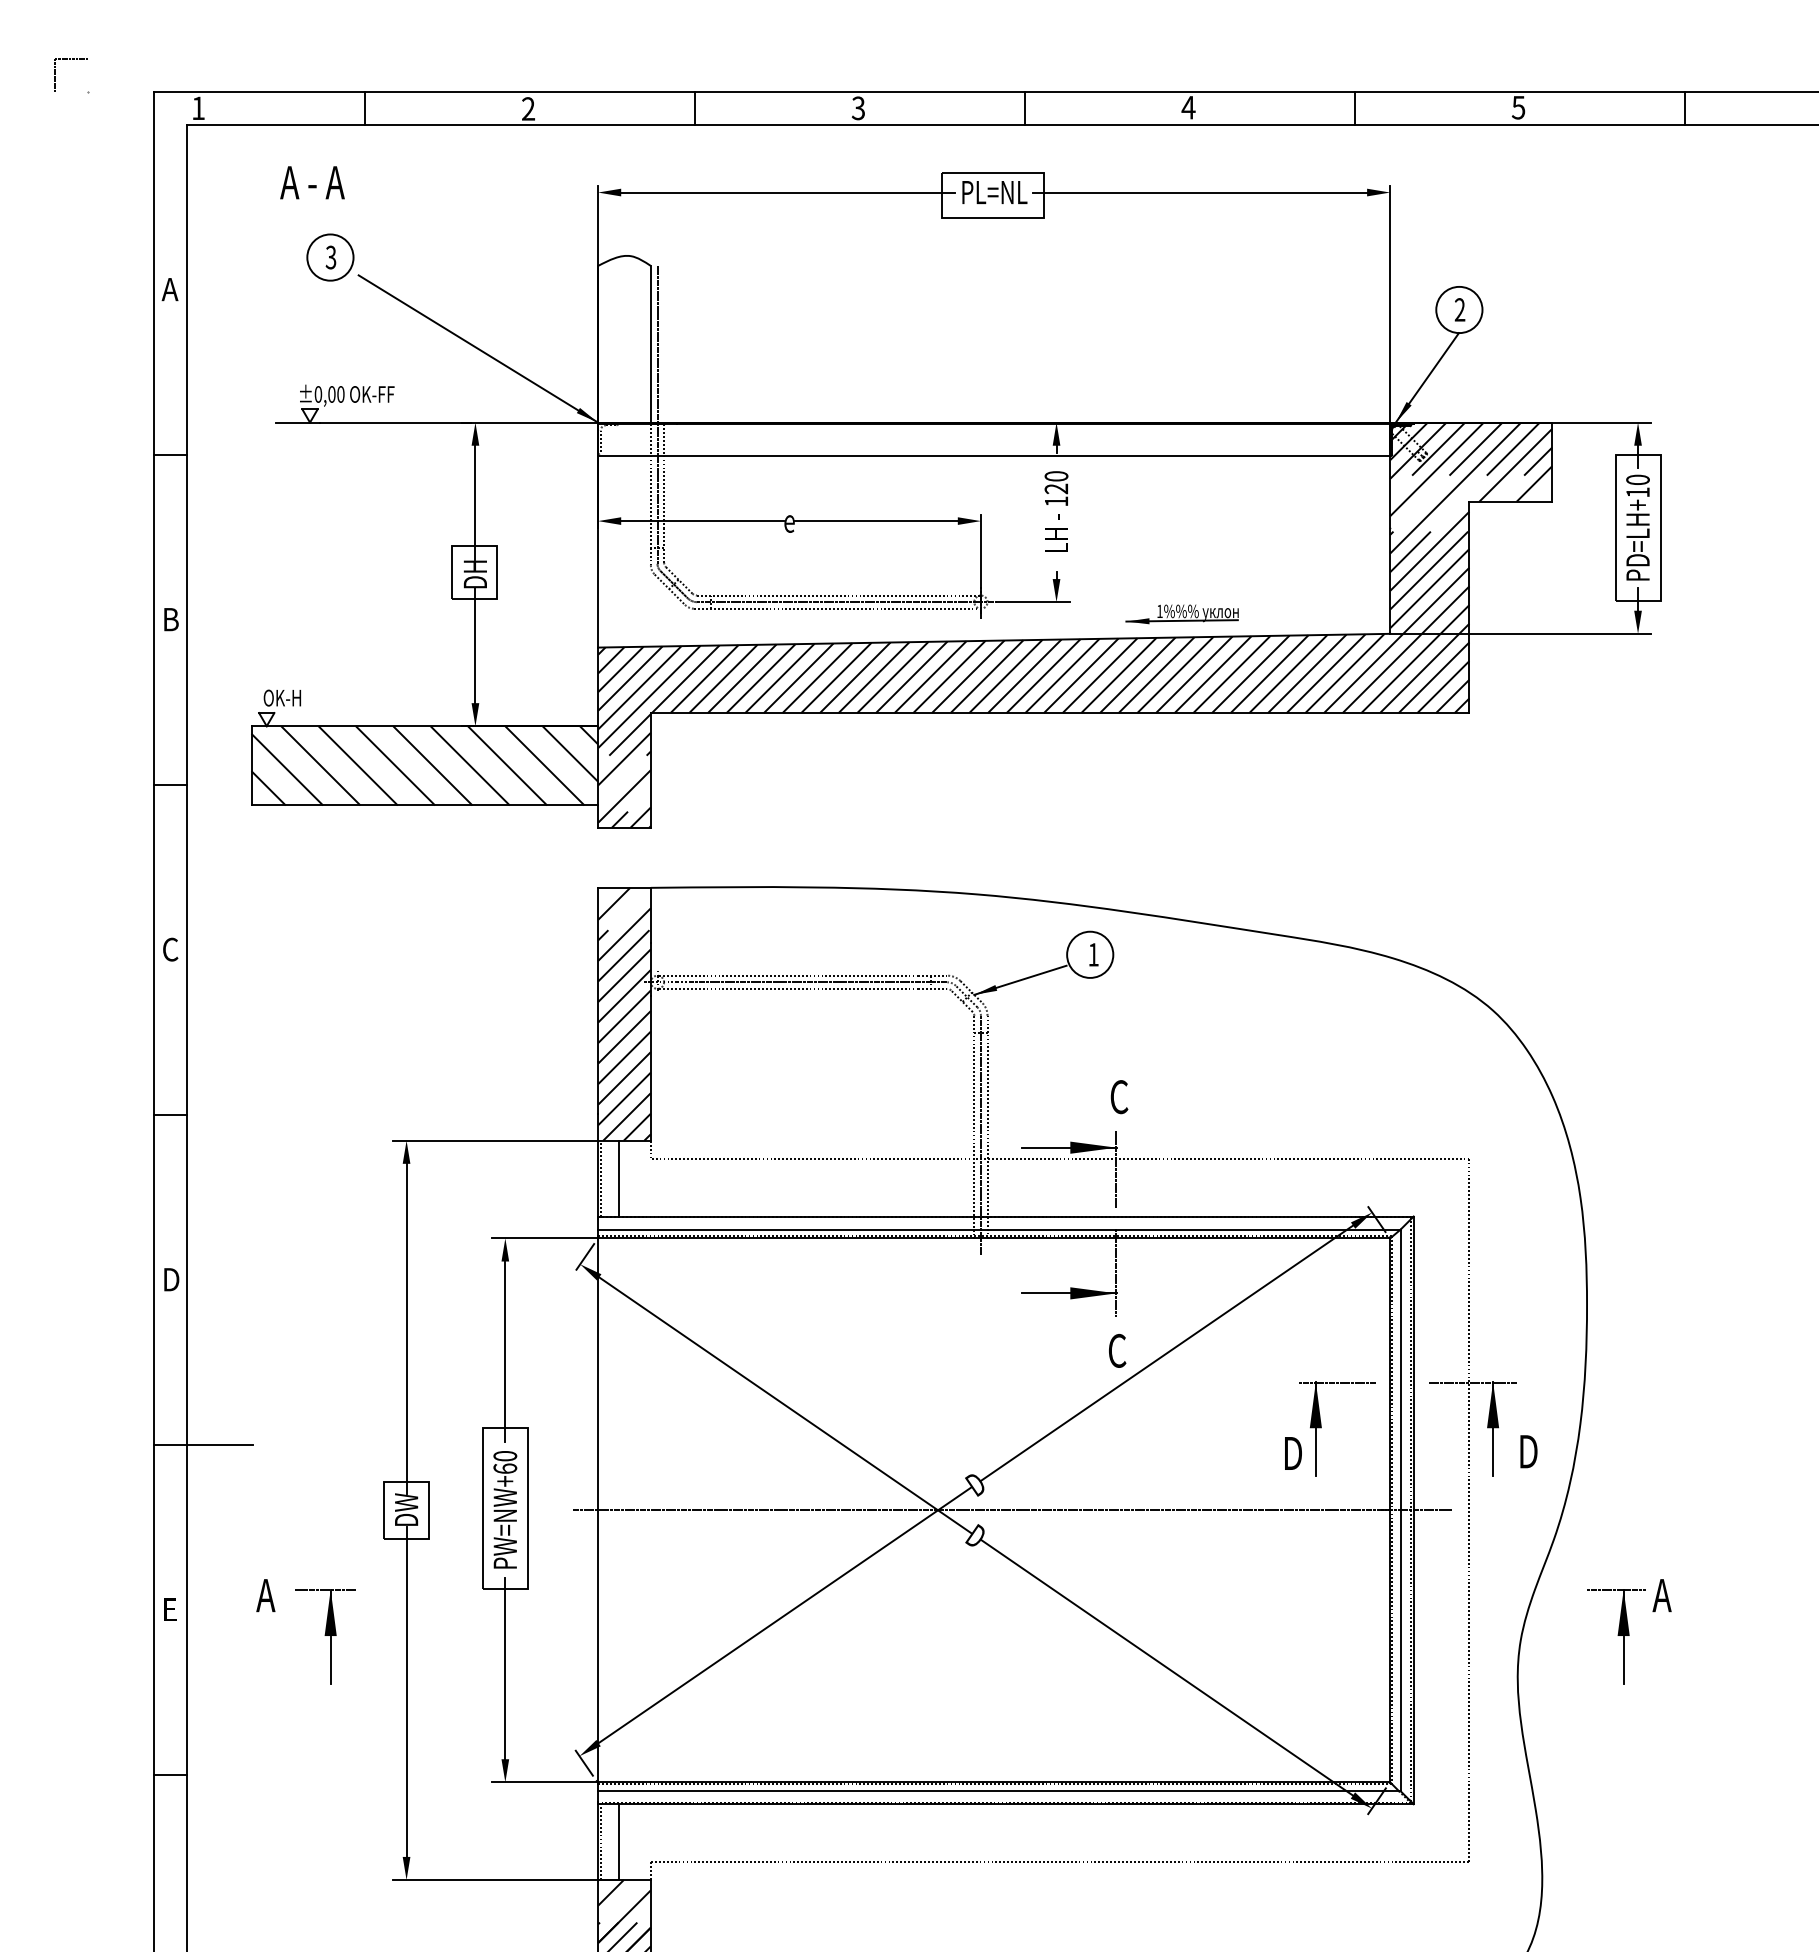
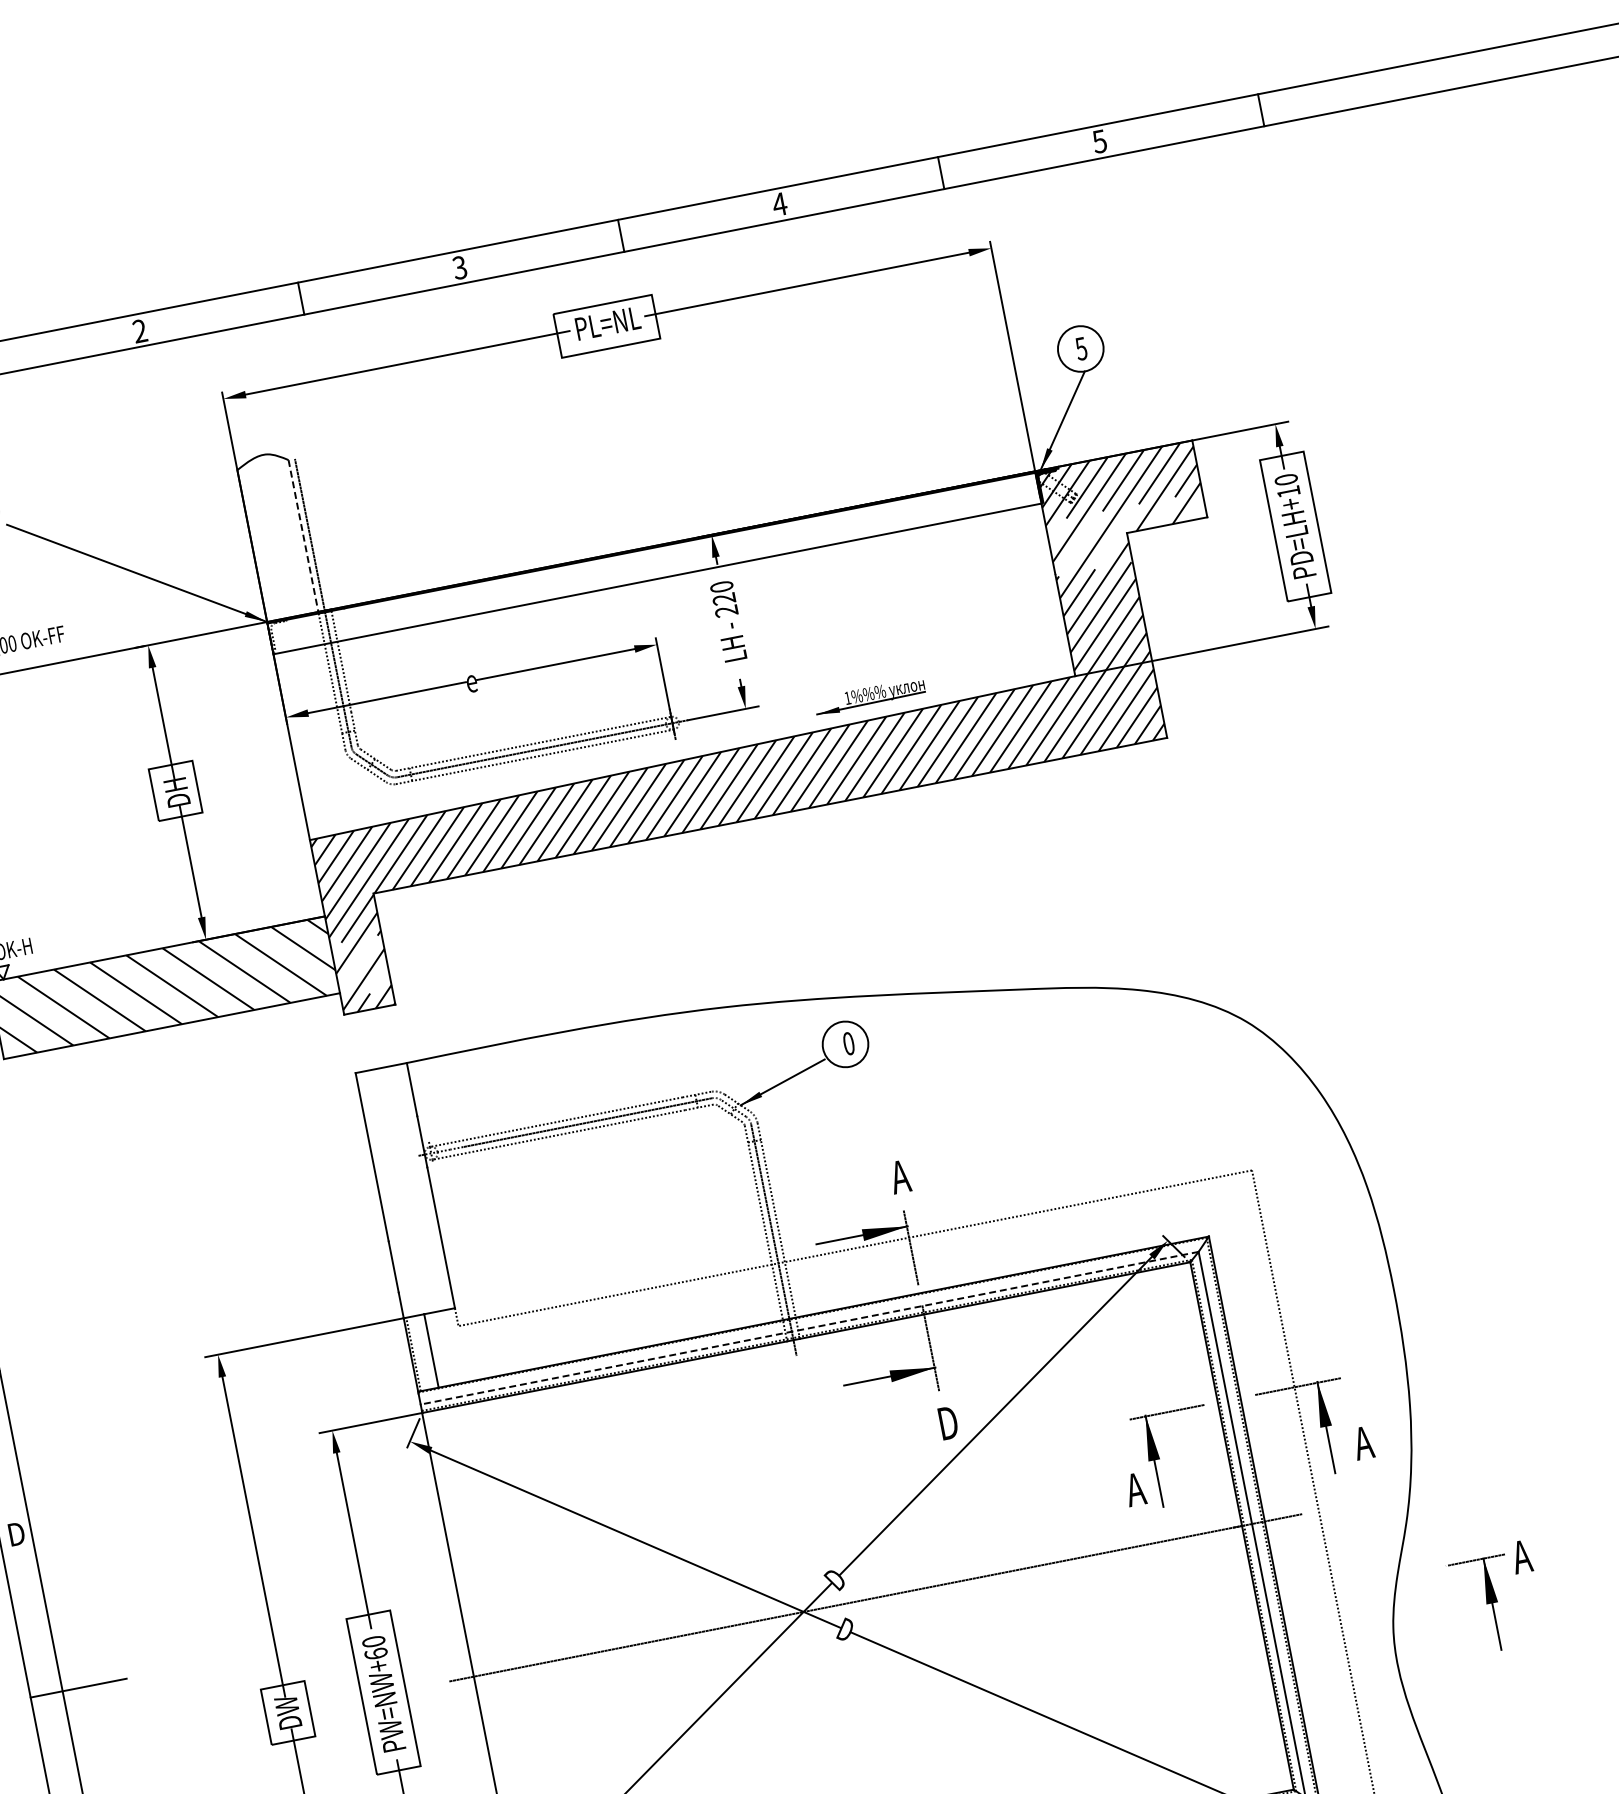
text: (1459, 309) -> (1080, 348), 2 -> 5
line: (650, 344) -> (303, 536), solid -> dashed
text: (1055, 501) -> (725, 611), 120 -> 220
text: (1093, 954) -> (848, 1043), 1 -> 0
hatch: (624, 1013) -> (405, 1189), removed
text: (1118, 1097) -> (900, 1177), C -> A
line: (998, 1229) -> (808, 1328), solid -> dashed
text: (1118, 1350) -> (948, 1422), C -> D
text: (1527, 1451) -> (1363, 1442), D -> A
text: (1291, 1453) -> (1135, 1489), D -> A

